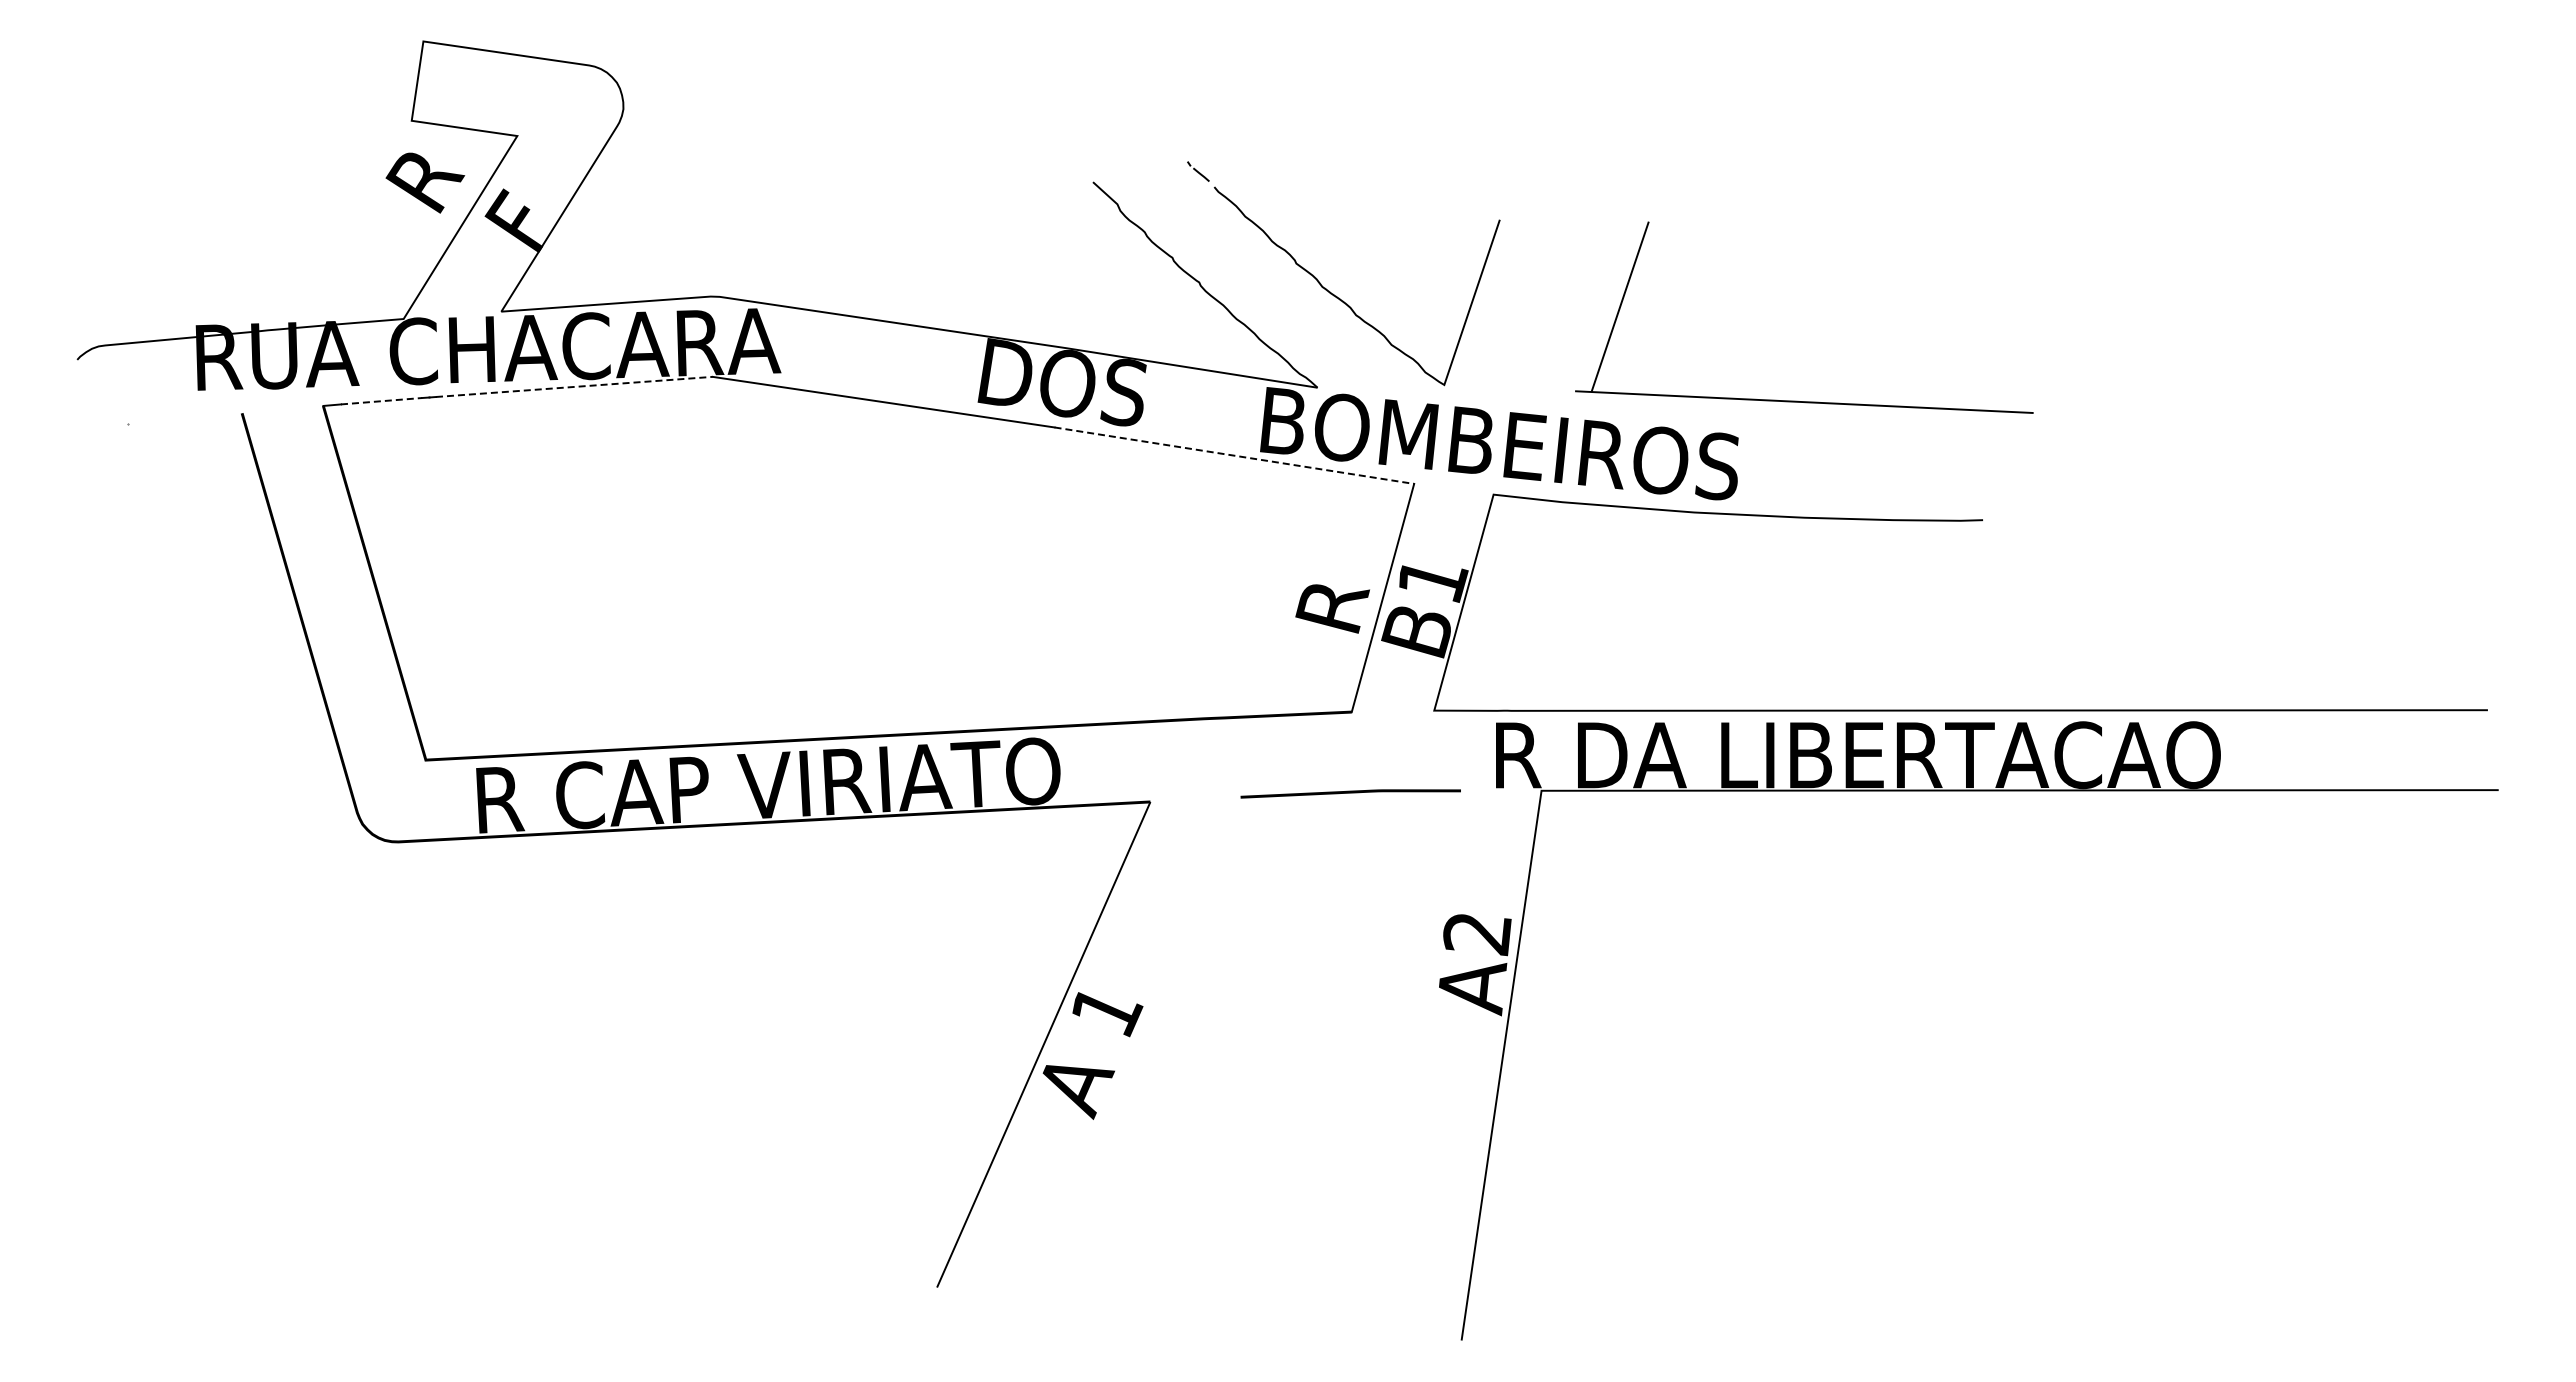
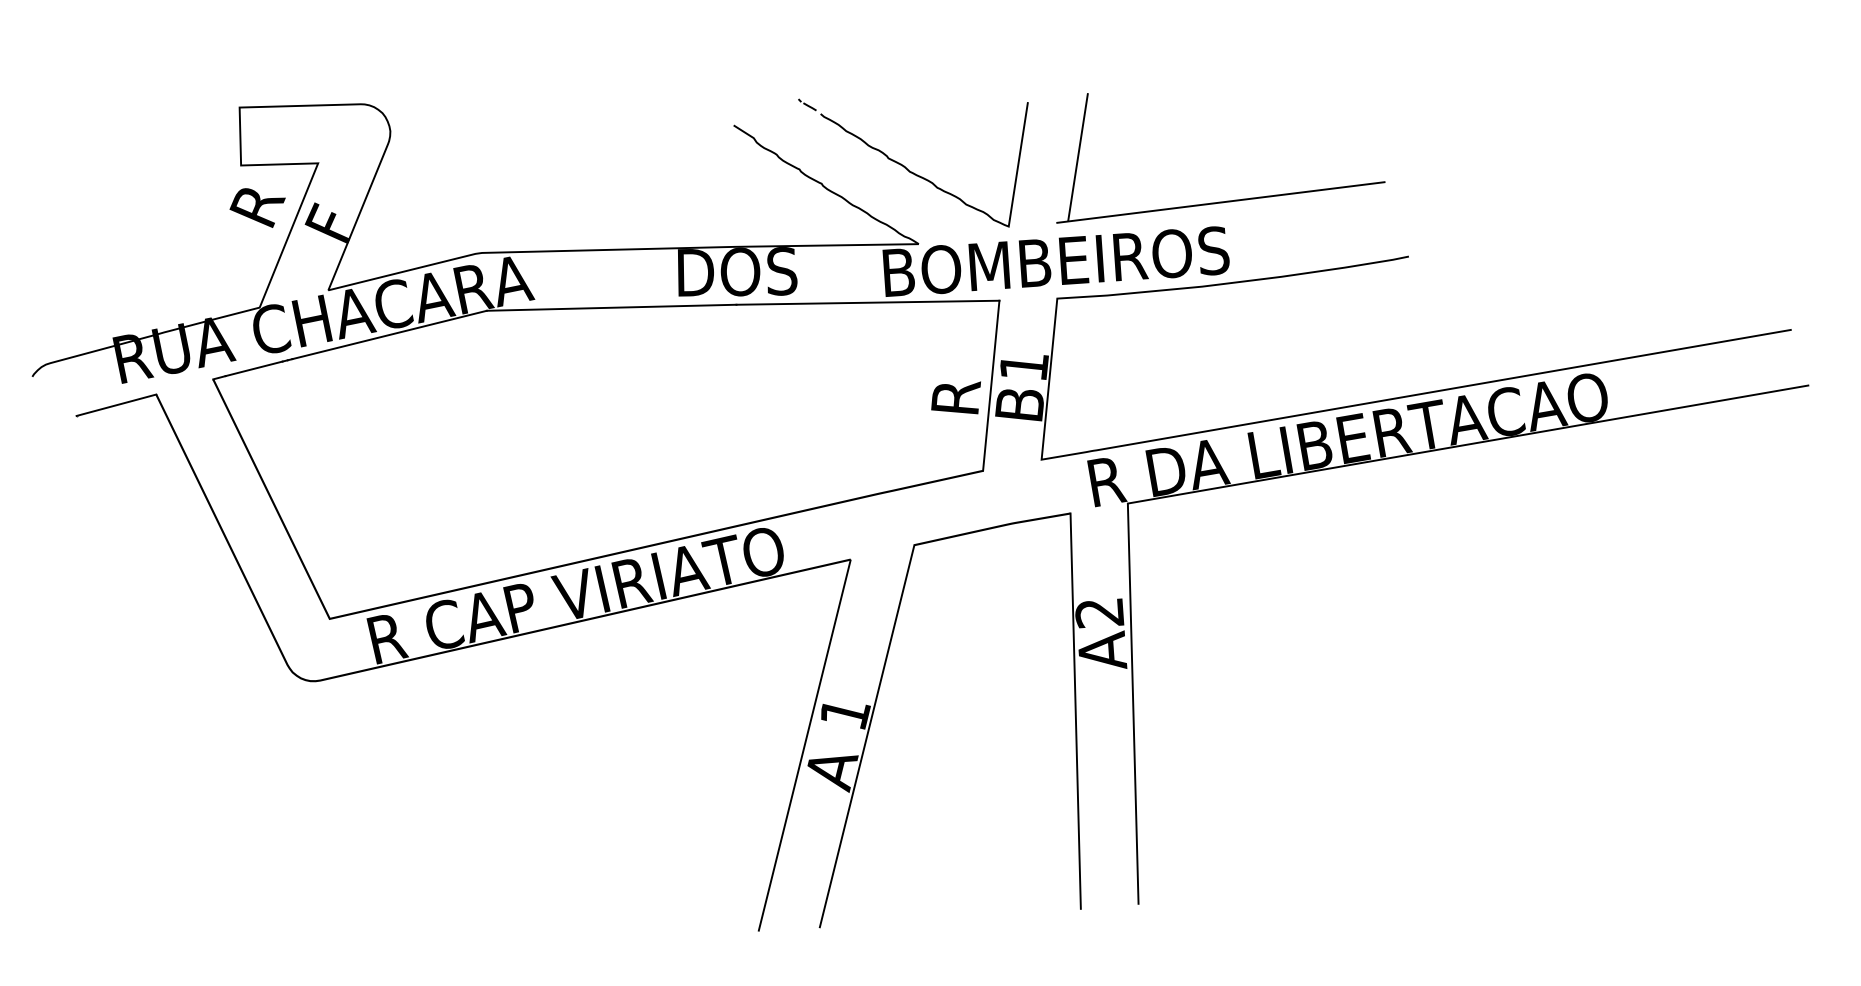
line: (574, 386) -> (389, 334), dashed -> solid
part: (1797, 400) -> (1215, 202), moved
line: (381, 401) -> (254, 369), dashed -> solid
line: (185, 418) -> (116, 405), added
line: (1234, 455) -> (868, 302), dashed -> solid
line: (1130, 1046) -> (866, 736), added
line: (1421, 1061) -> (1075, 711), added

